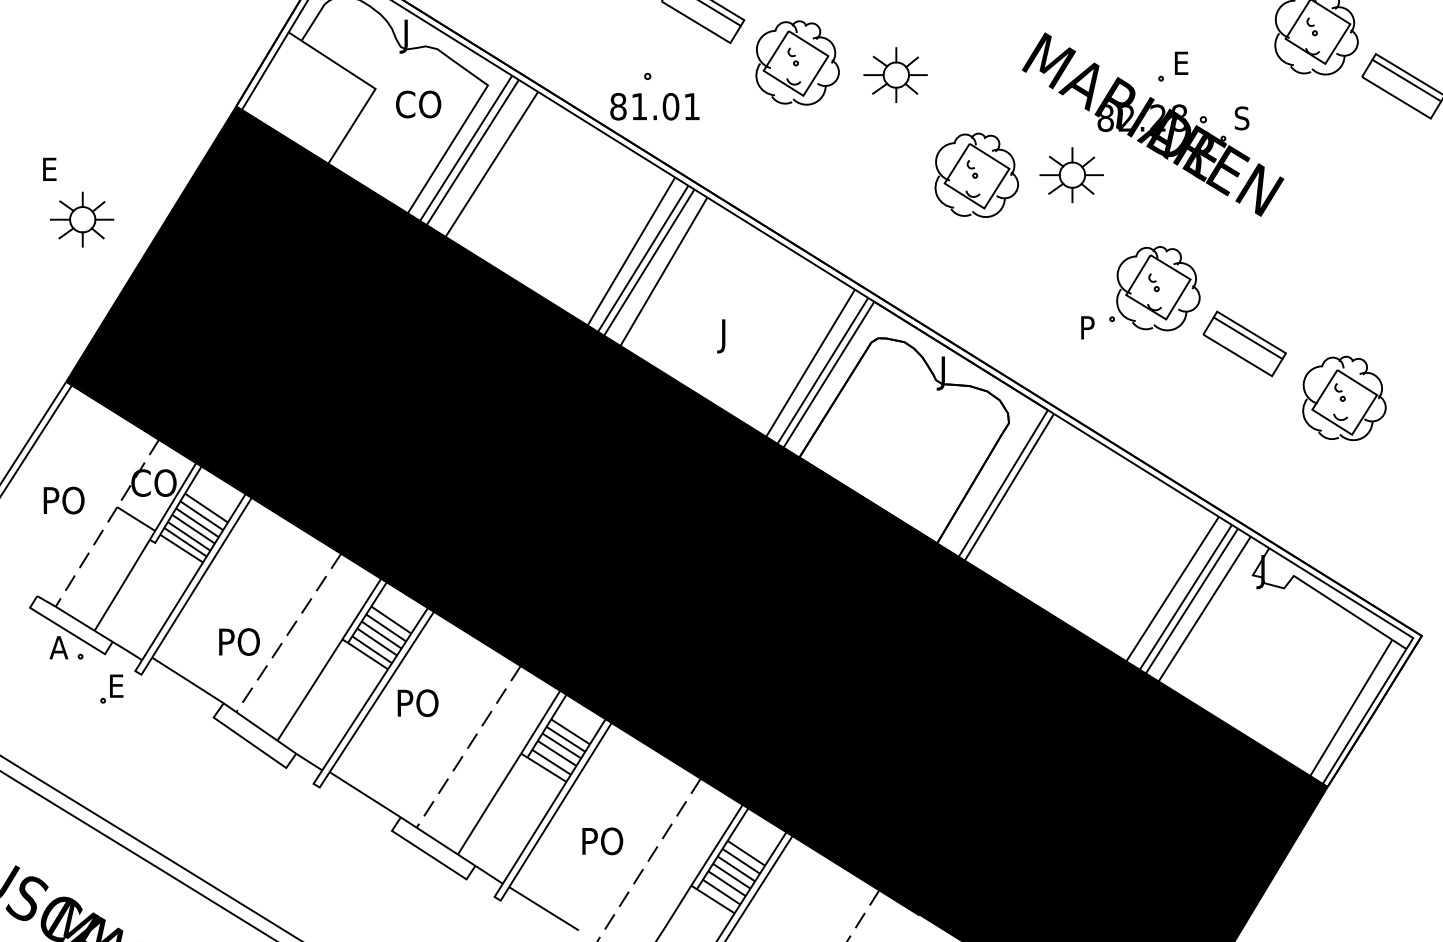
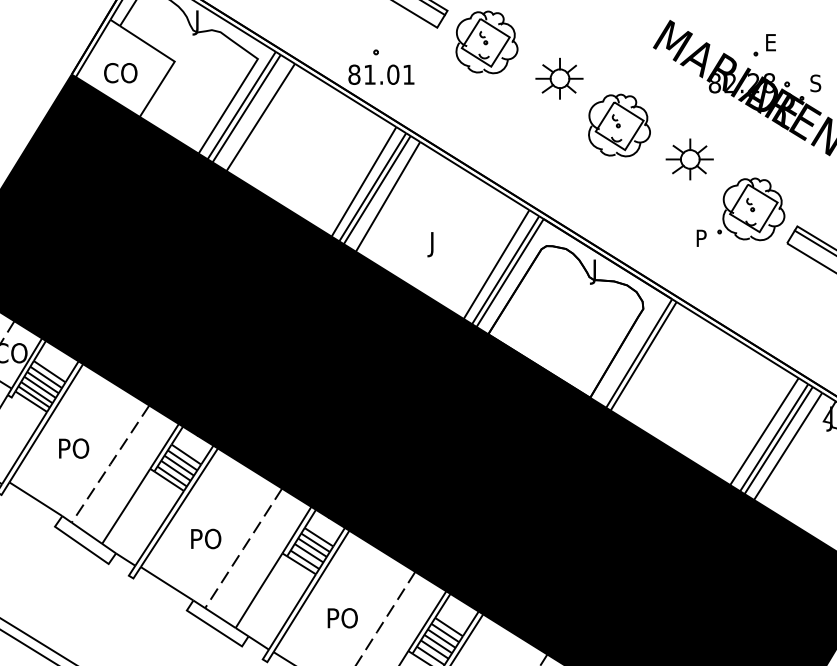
part: (895, 74) -> (559, 78), moved
text: (418, 104) -> (120, 73), moved
part: (1071, 174) -> (689, 158), moved
text: (239, 641) -> (74, 448), moved
text: (417, 702) -> (205, 538), moved

